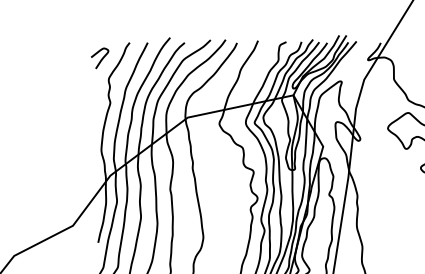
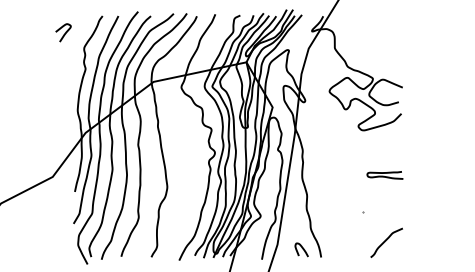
curve: (101, 59) -> (64, 33), moved

